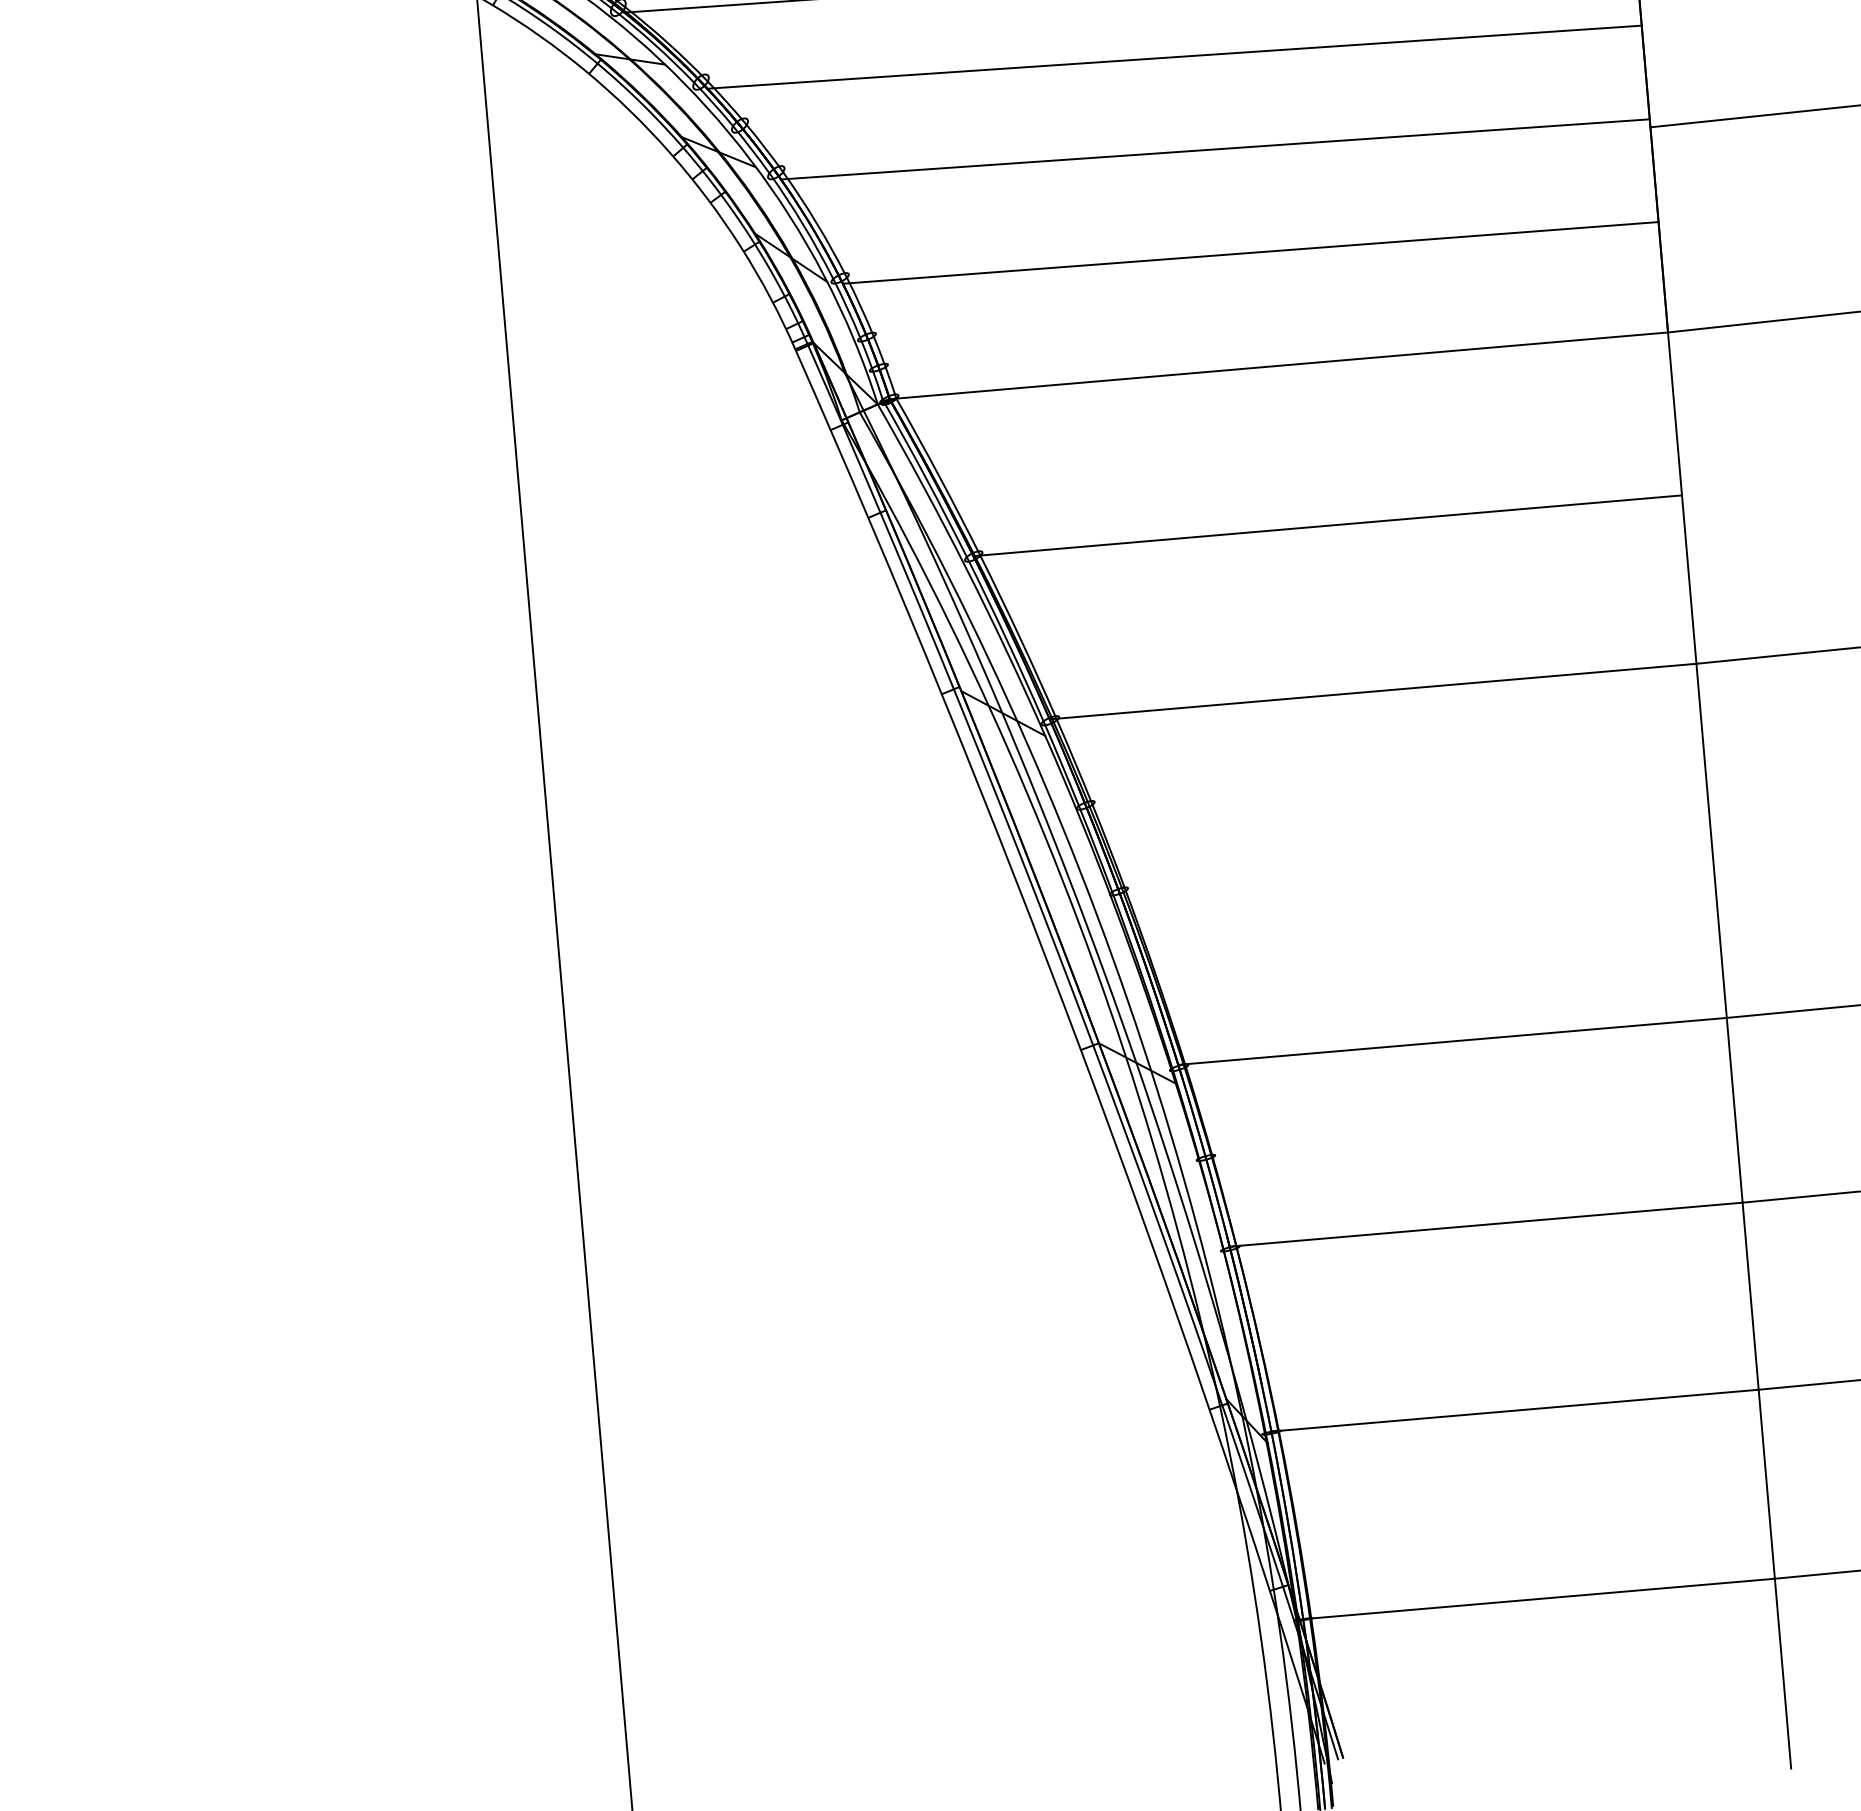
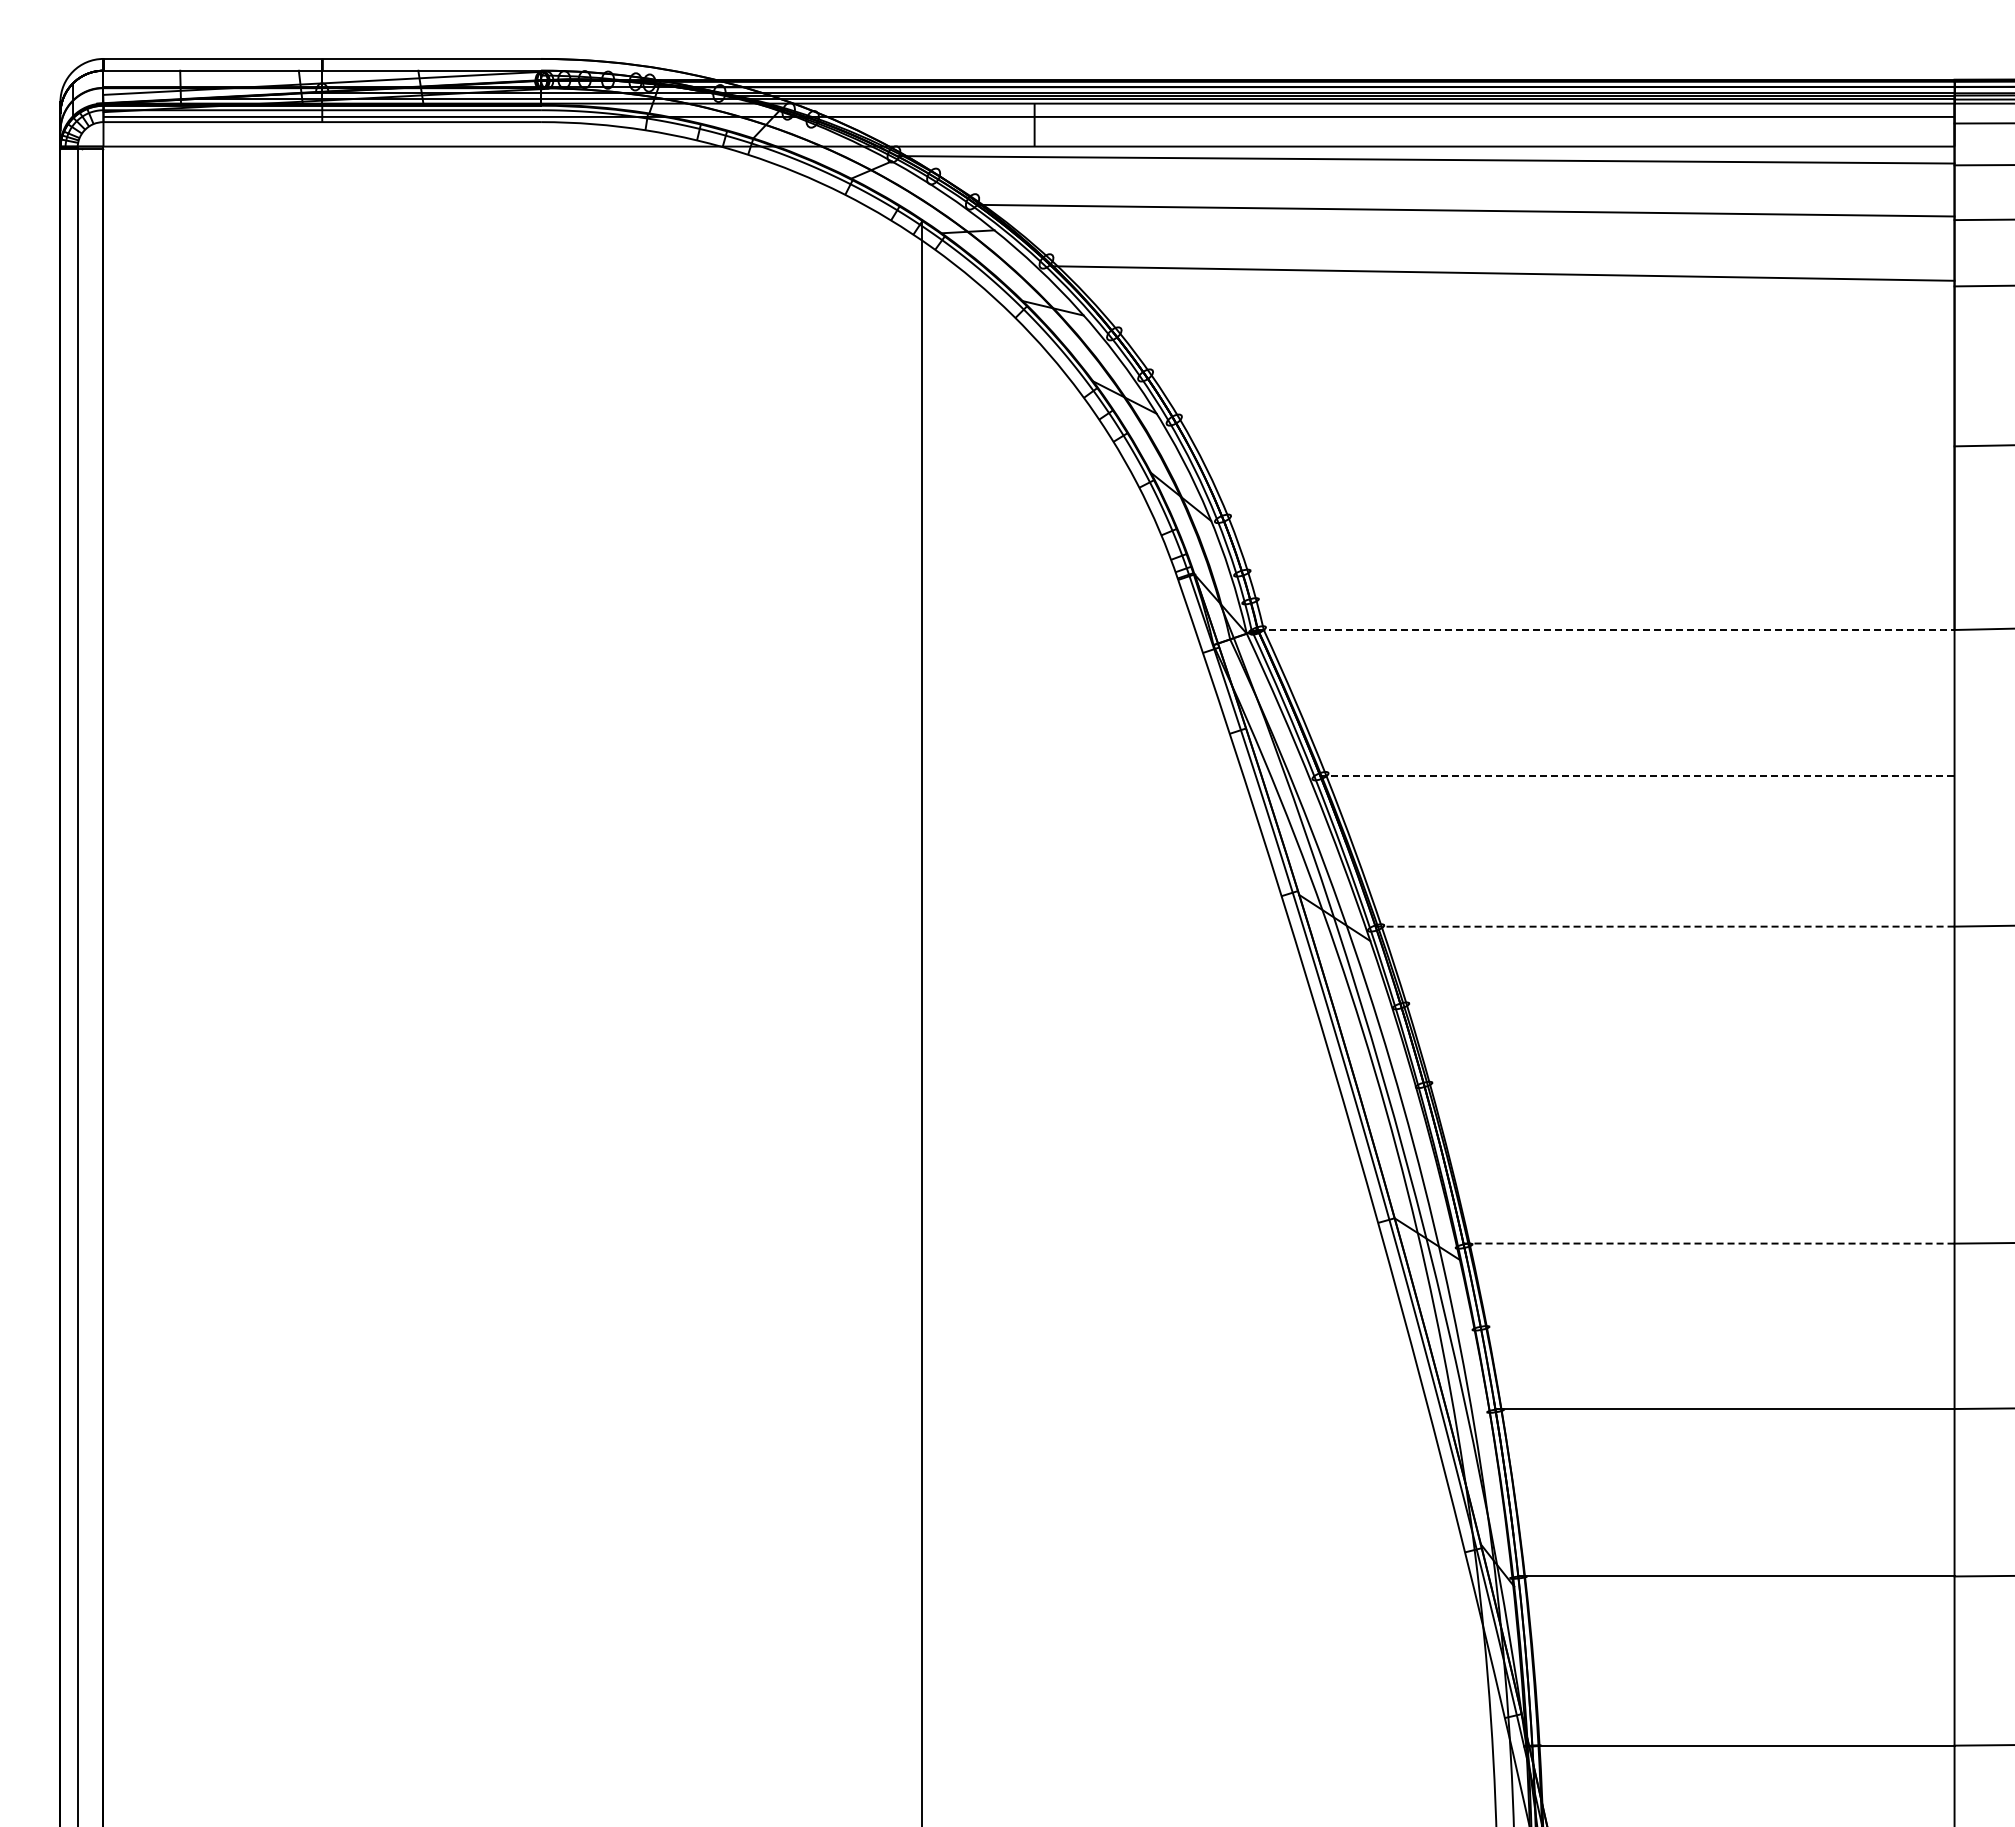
line: (1173, 56) -> (1536, 347), removed
line: (1214, 149) -> (1565, 432), removed
line: (1250, 252) -> (1589, 527), removed
line: (1279, 366) -> (1606, 630), solid -> dashed
line: (1327, 525) -> (1637, 775), solid -> dashed
line: (1373, 691) -> (1665, 926), solid -> dashed
line: (1453, 1041) -> (1709, 1243), solid -> dashed

